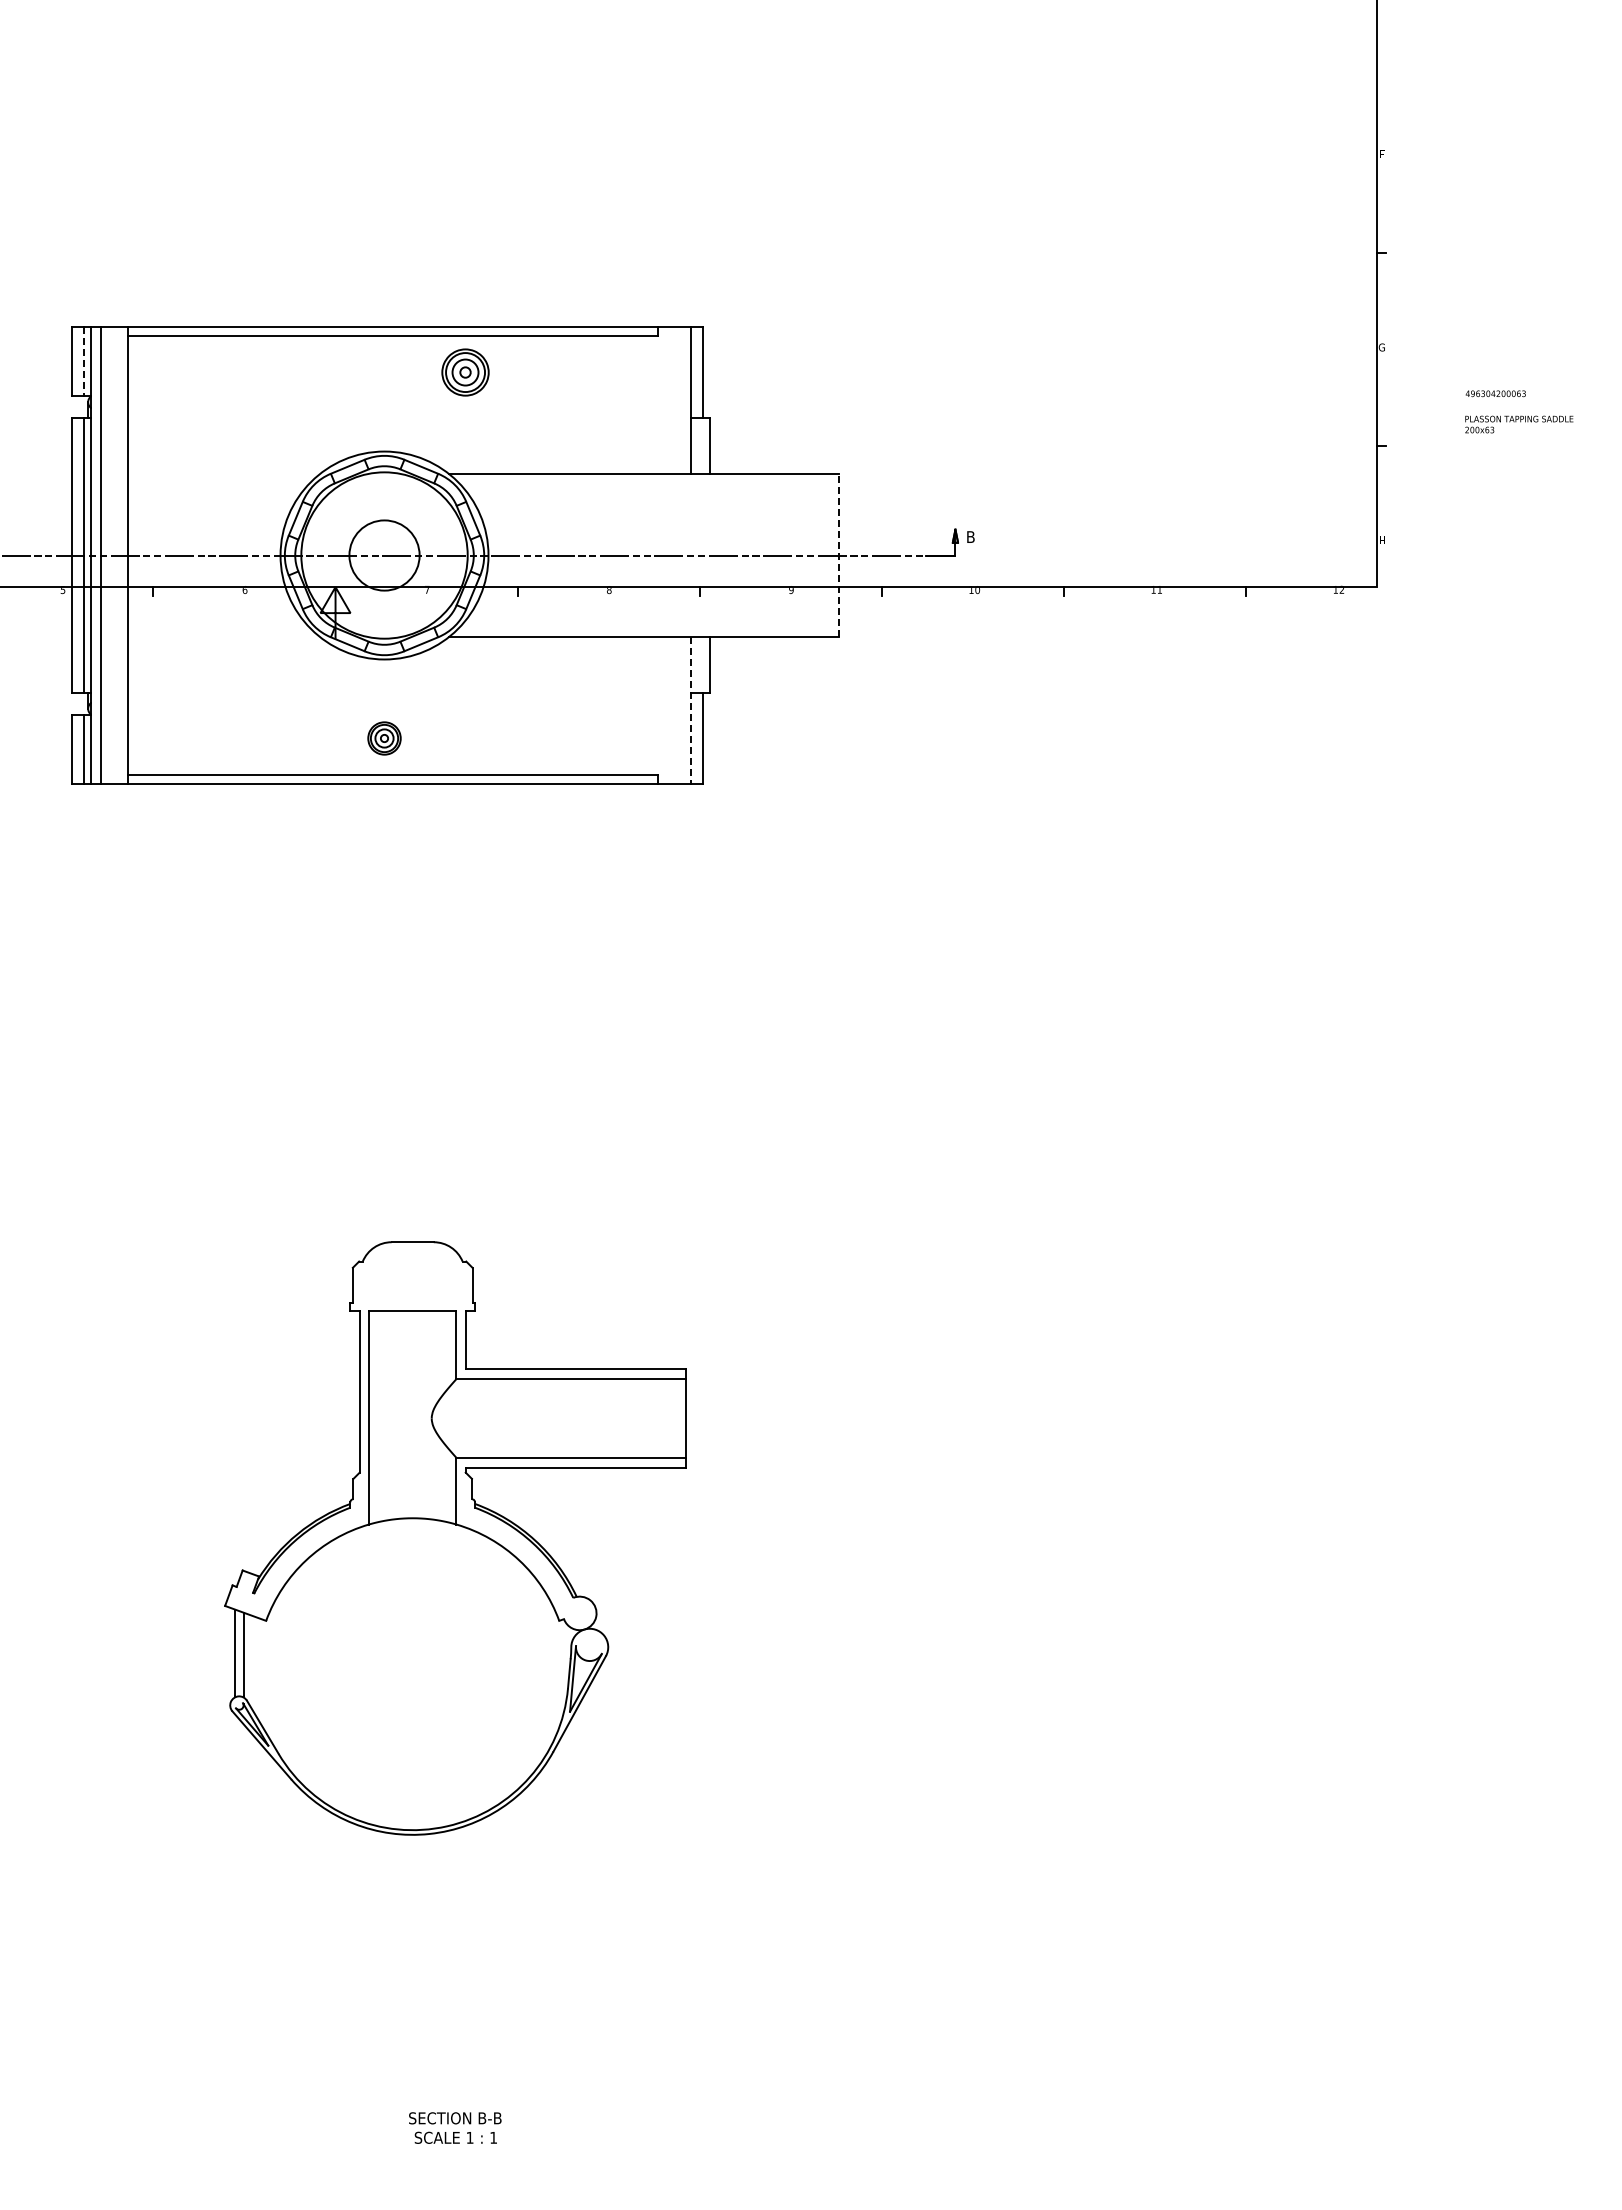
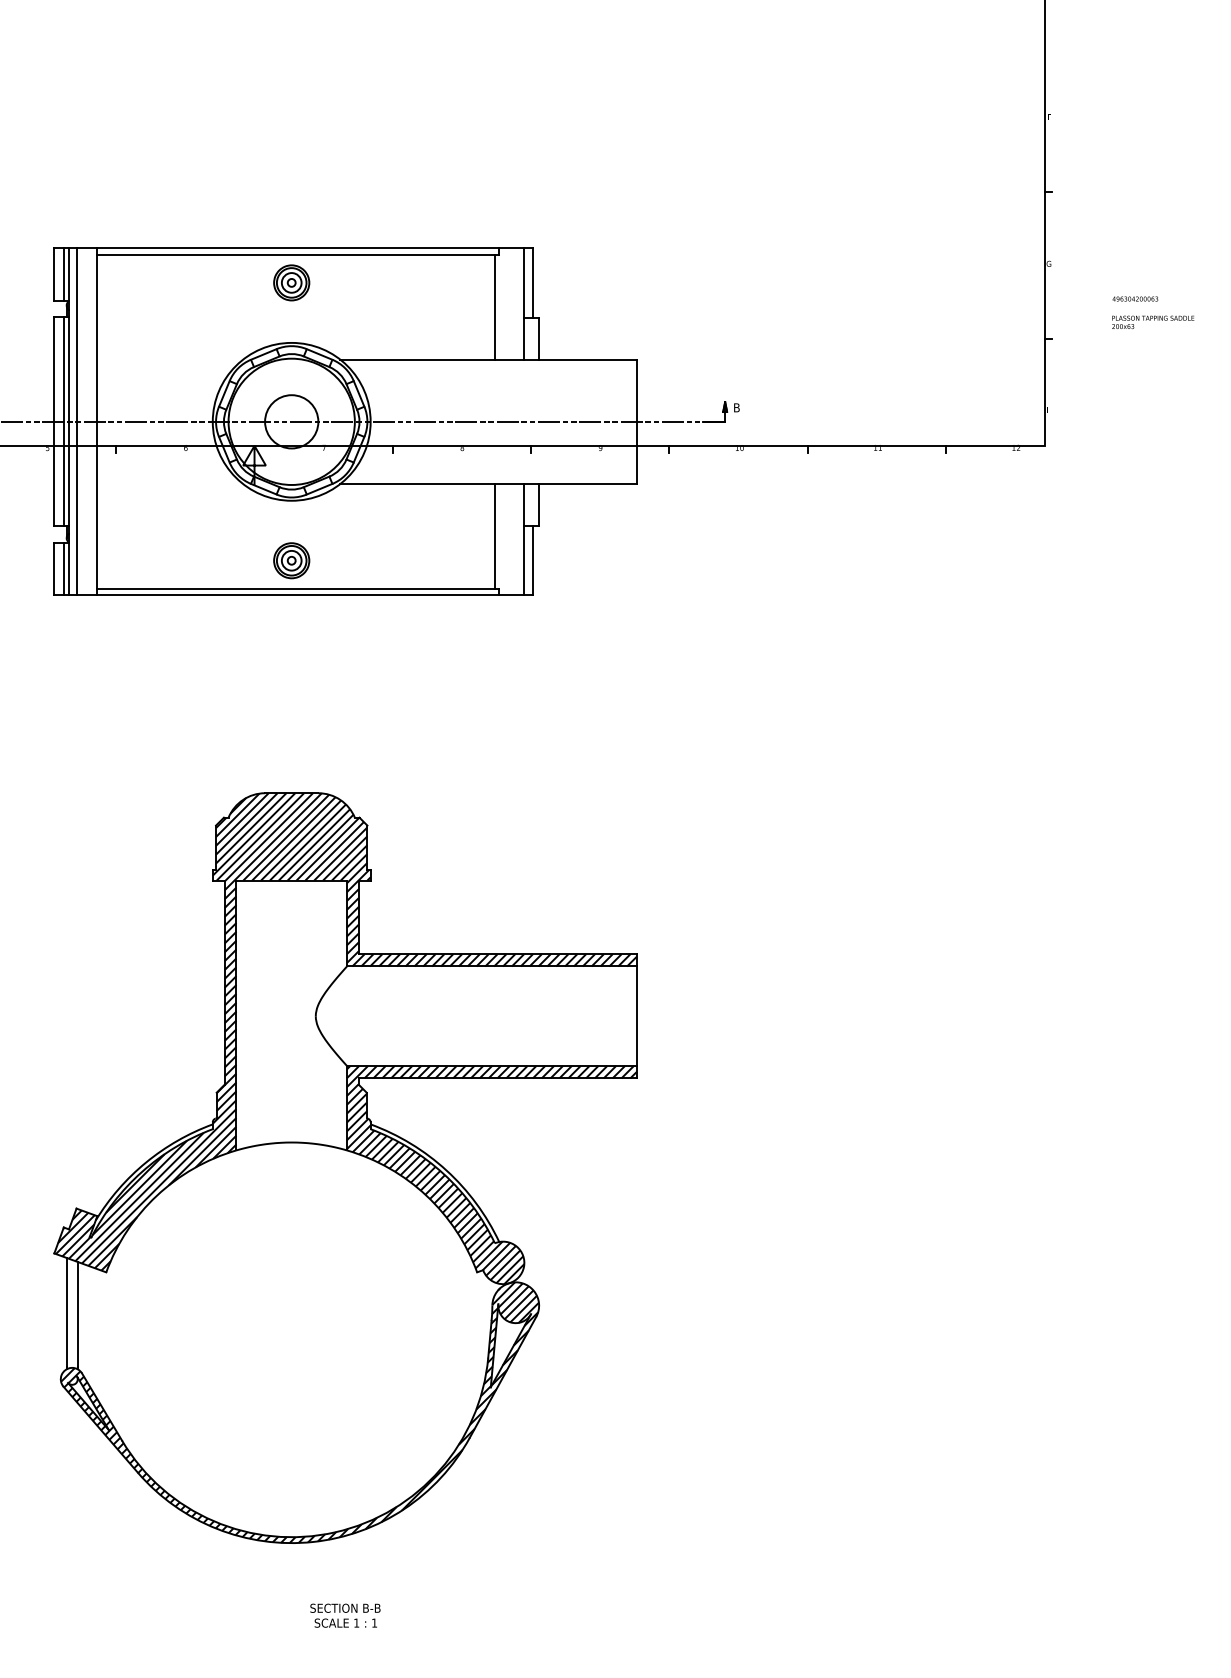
line: (84, 361) -> (63, 274), dashed -> solid
part: (465, 372) -> (291, 282), moved
line: (652, 404) -> (495, 307), added
line: (839, 555) -> (637, 421), dashed -> solid
line: (652, 706) -> (495, 536), added
line: (690, 711) -> (524, 540), dashed -> solid
part: (384, 738) -> (291, 560), size x1.43
part: (454, 1538) -> (344, 1168), size x1.67

